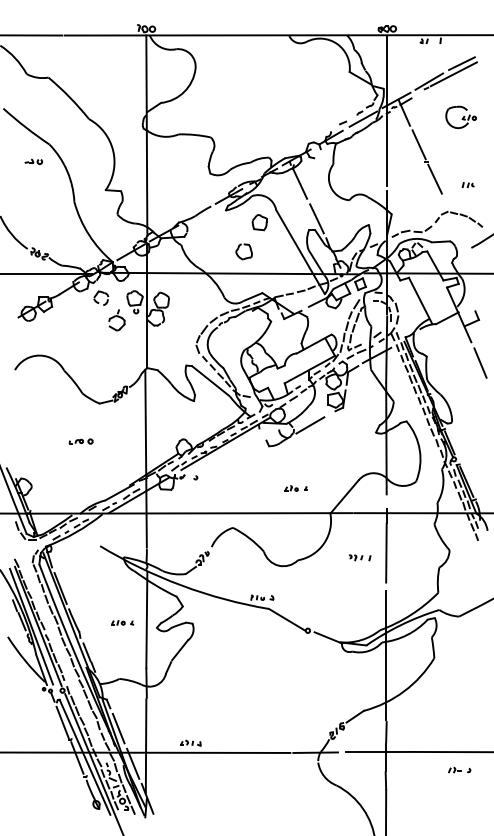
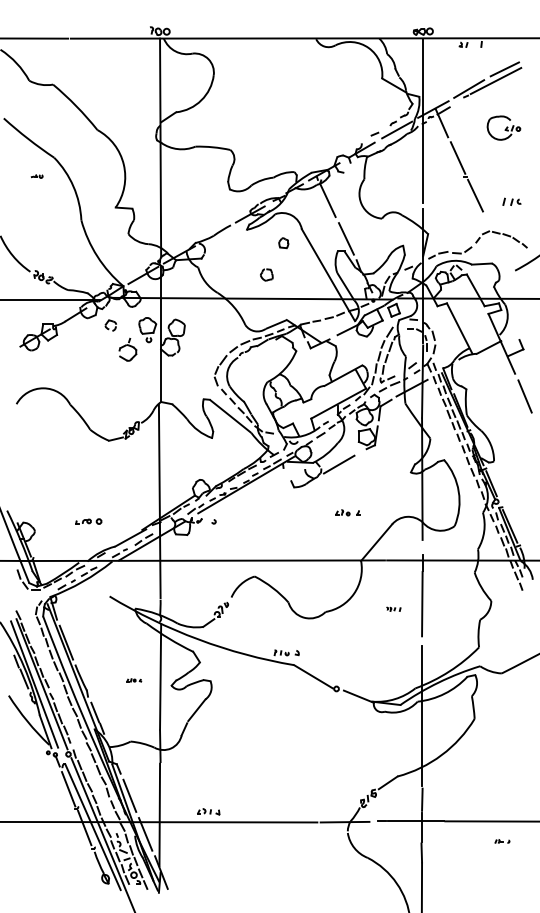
part: (33, 161) -> (36, 176), size x0.6
part: (467, 185) -> (510, 202), size x1.4
part: (259, 222) -> (283, 242), size x0.6
part: (243, 251) -> (266, 274), size x0.7
part: (101, 297) -> (111, 324), size x0.7
part: (80, 441) -> (88, 521), moved
part: (295, 488) -> (347, 512), moved
part: (360, 557) -> (393, 608), size x0.6
part: (122, 622) -> (133, 679), size x0.6
part: (459, 770) -> (502, 841), size x0.6

